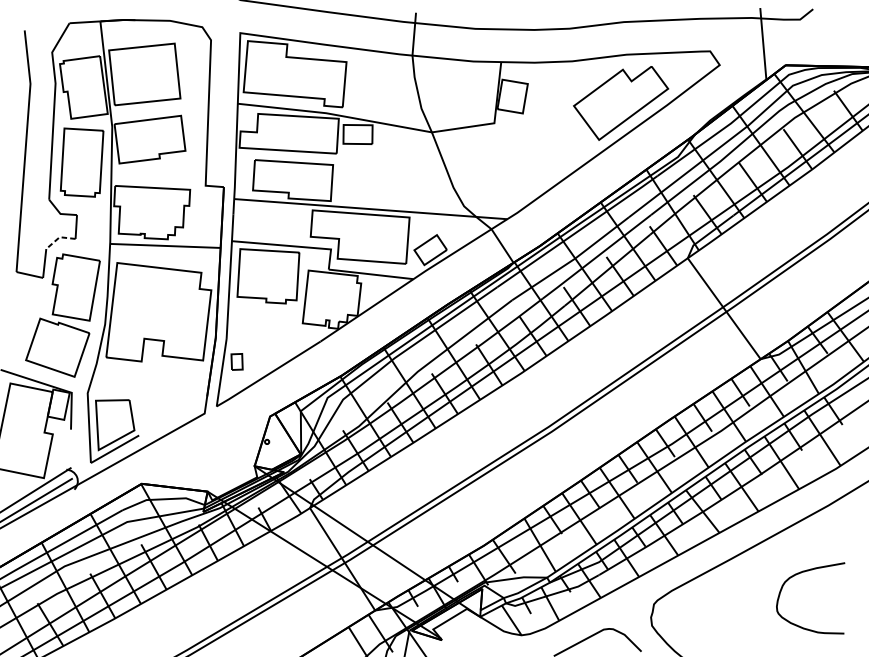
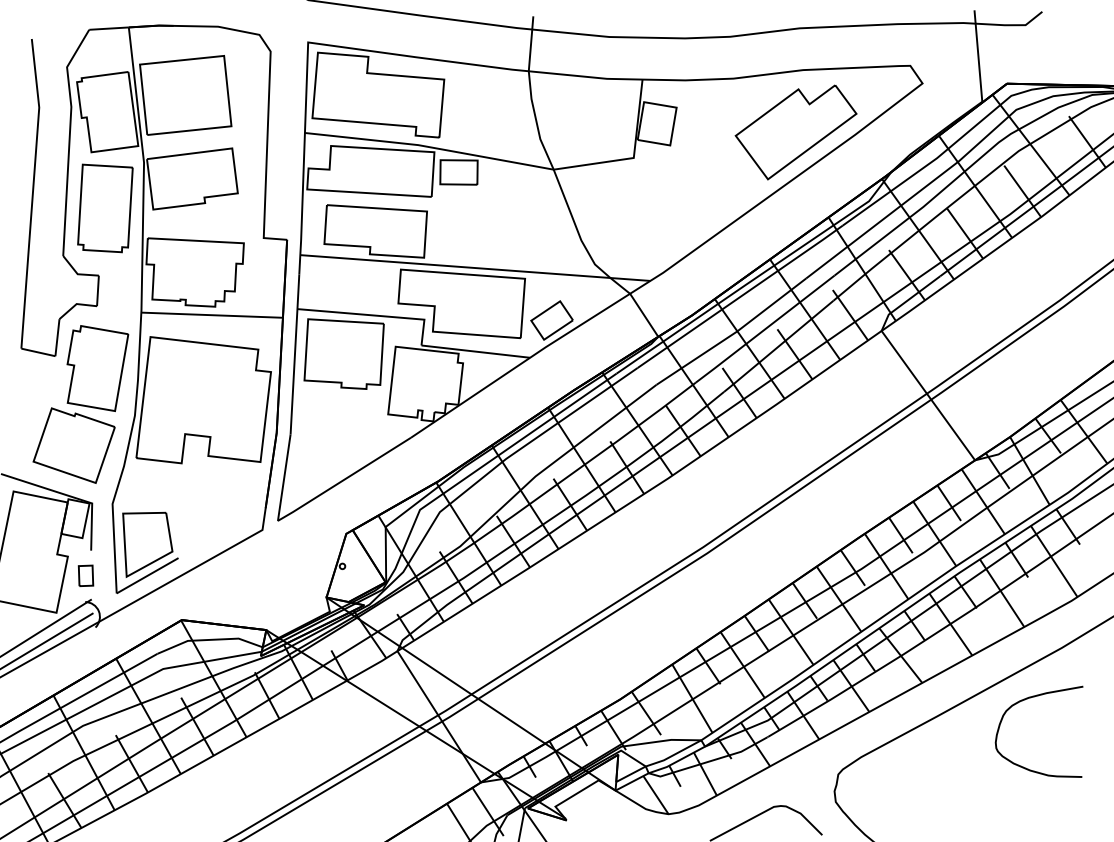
line: (58, 237) -> (75, 304), dashed -> solid
part: (236, 361) -> (85, 575), moved
curve: (800, 573) -> (1025, 700), moved

